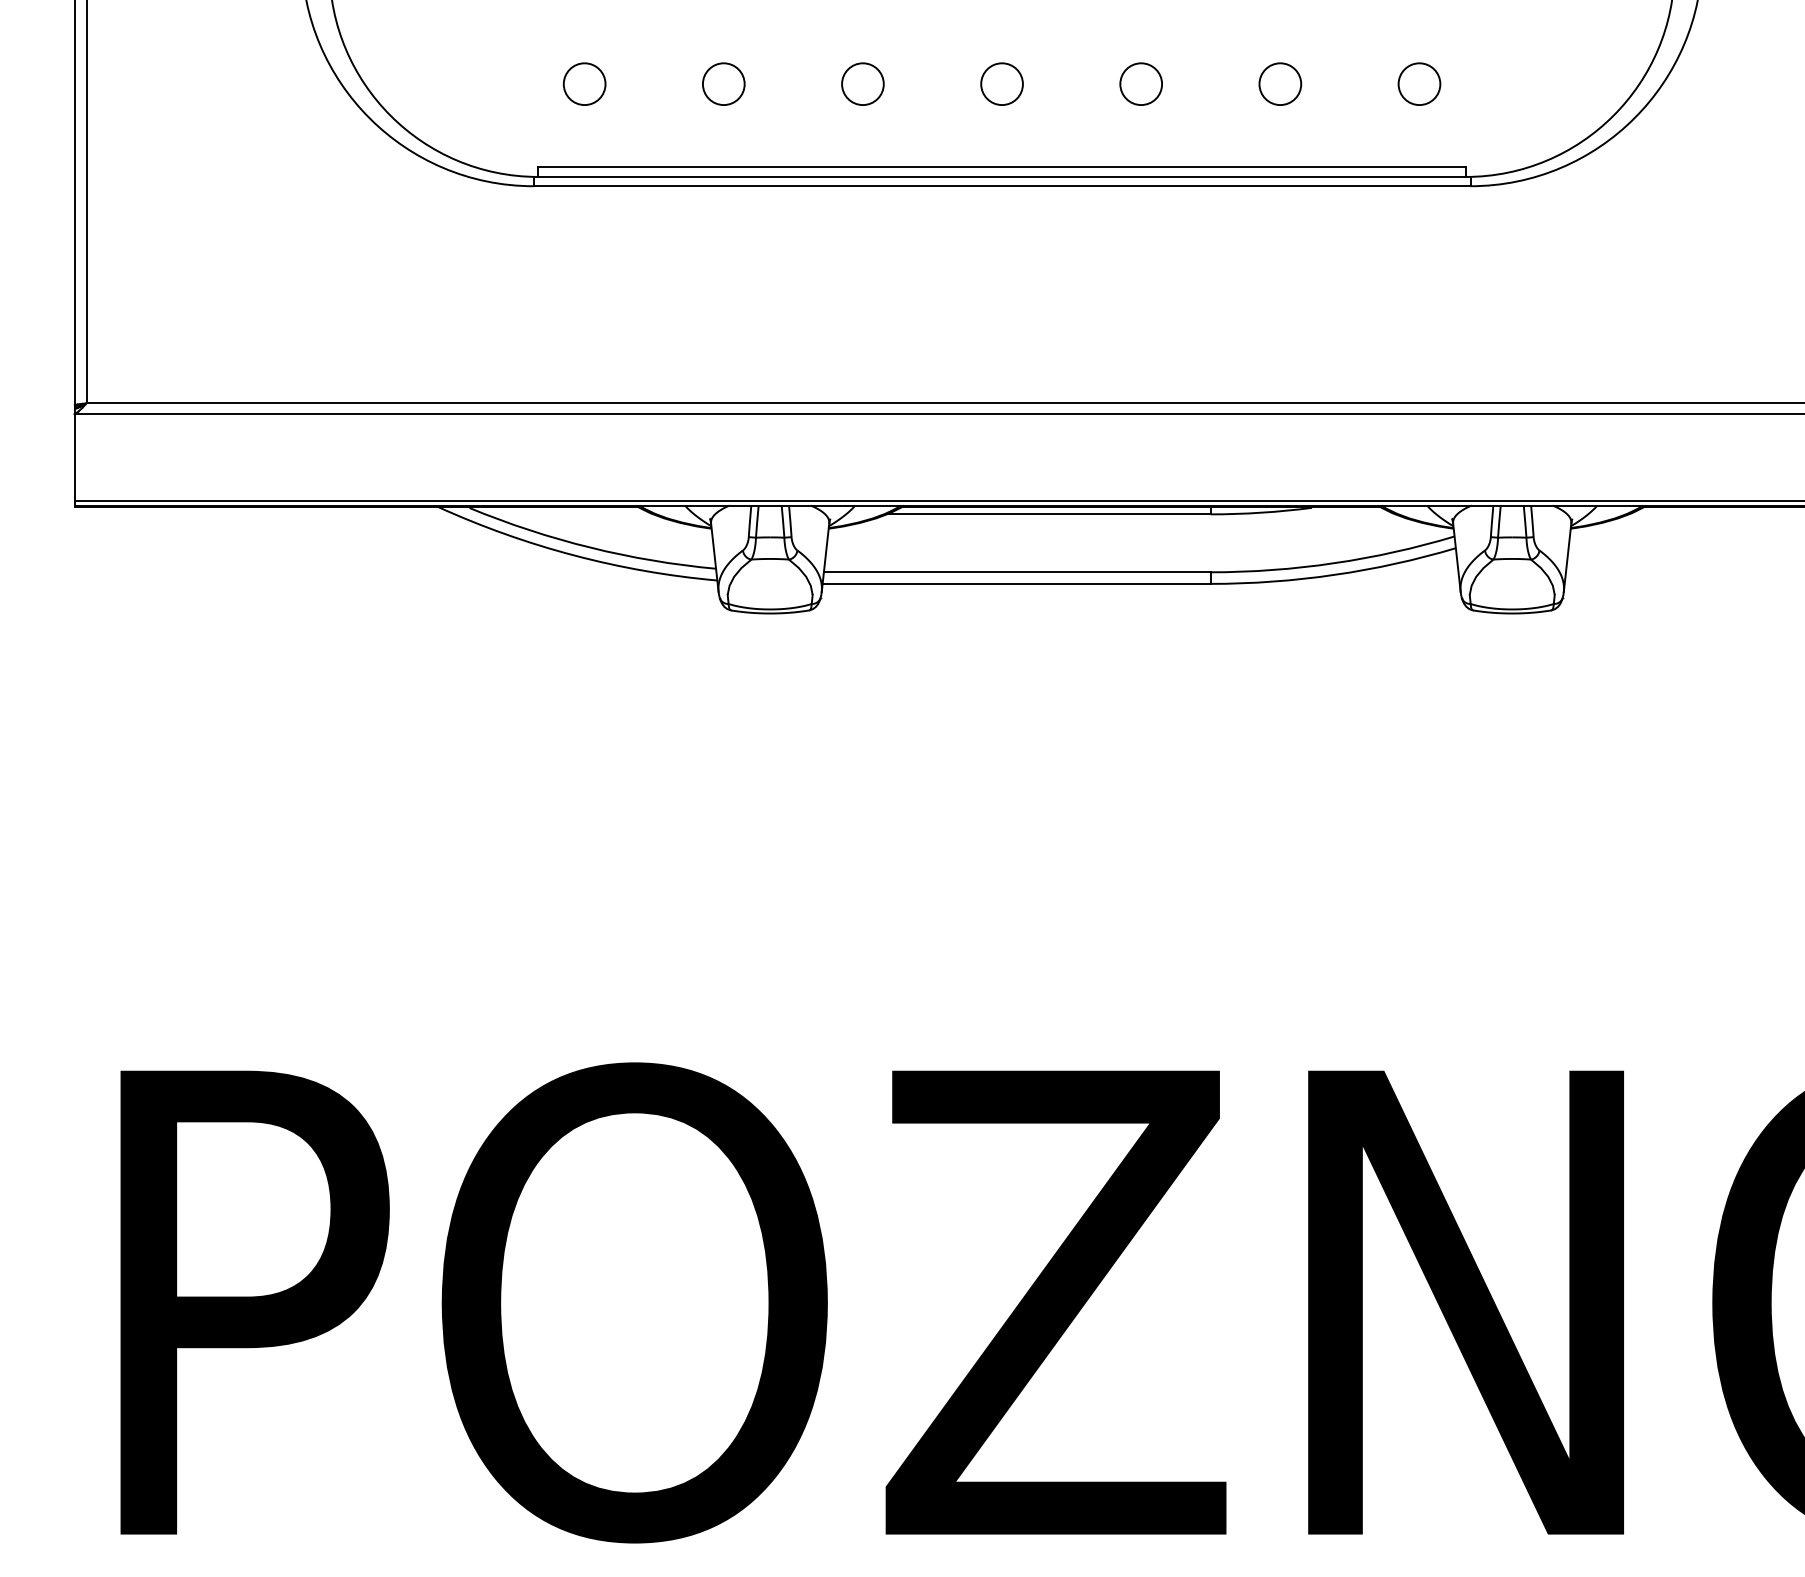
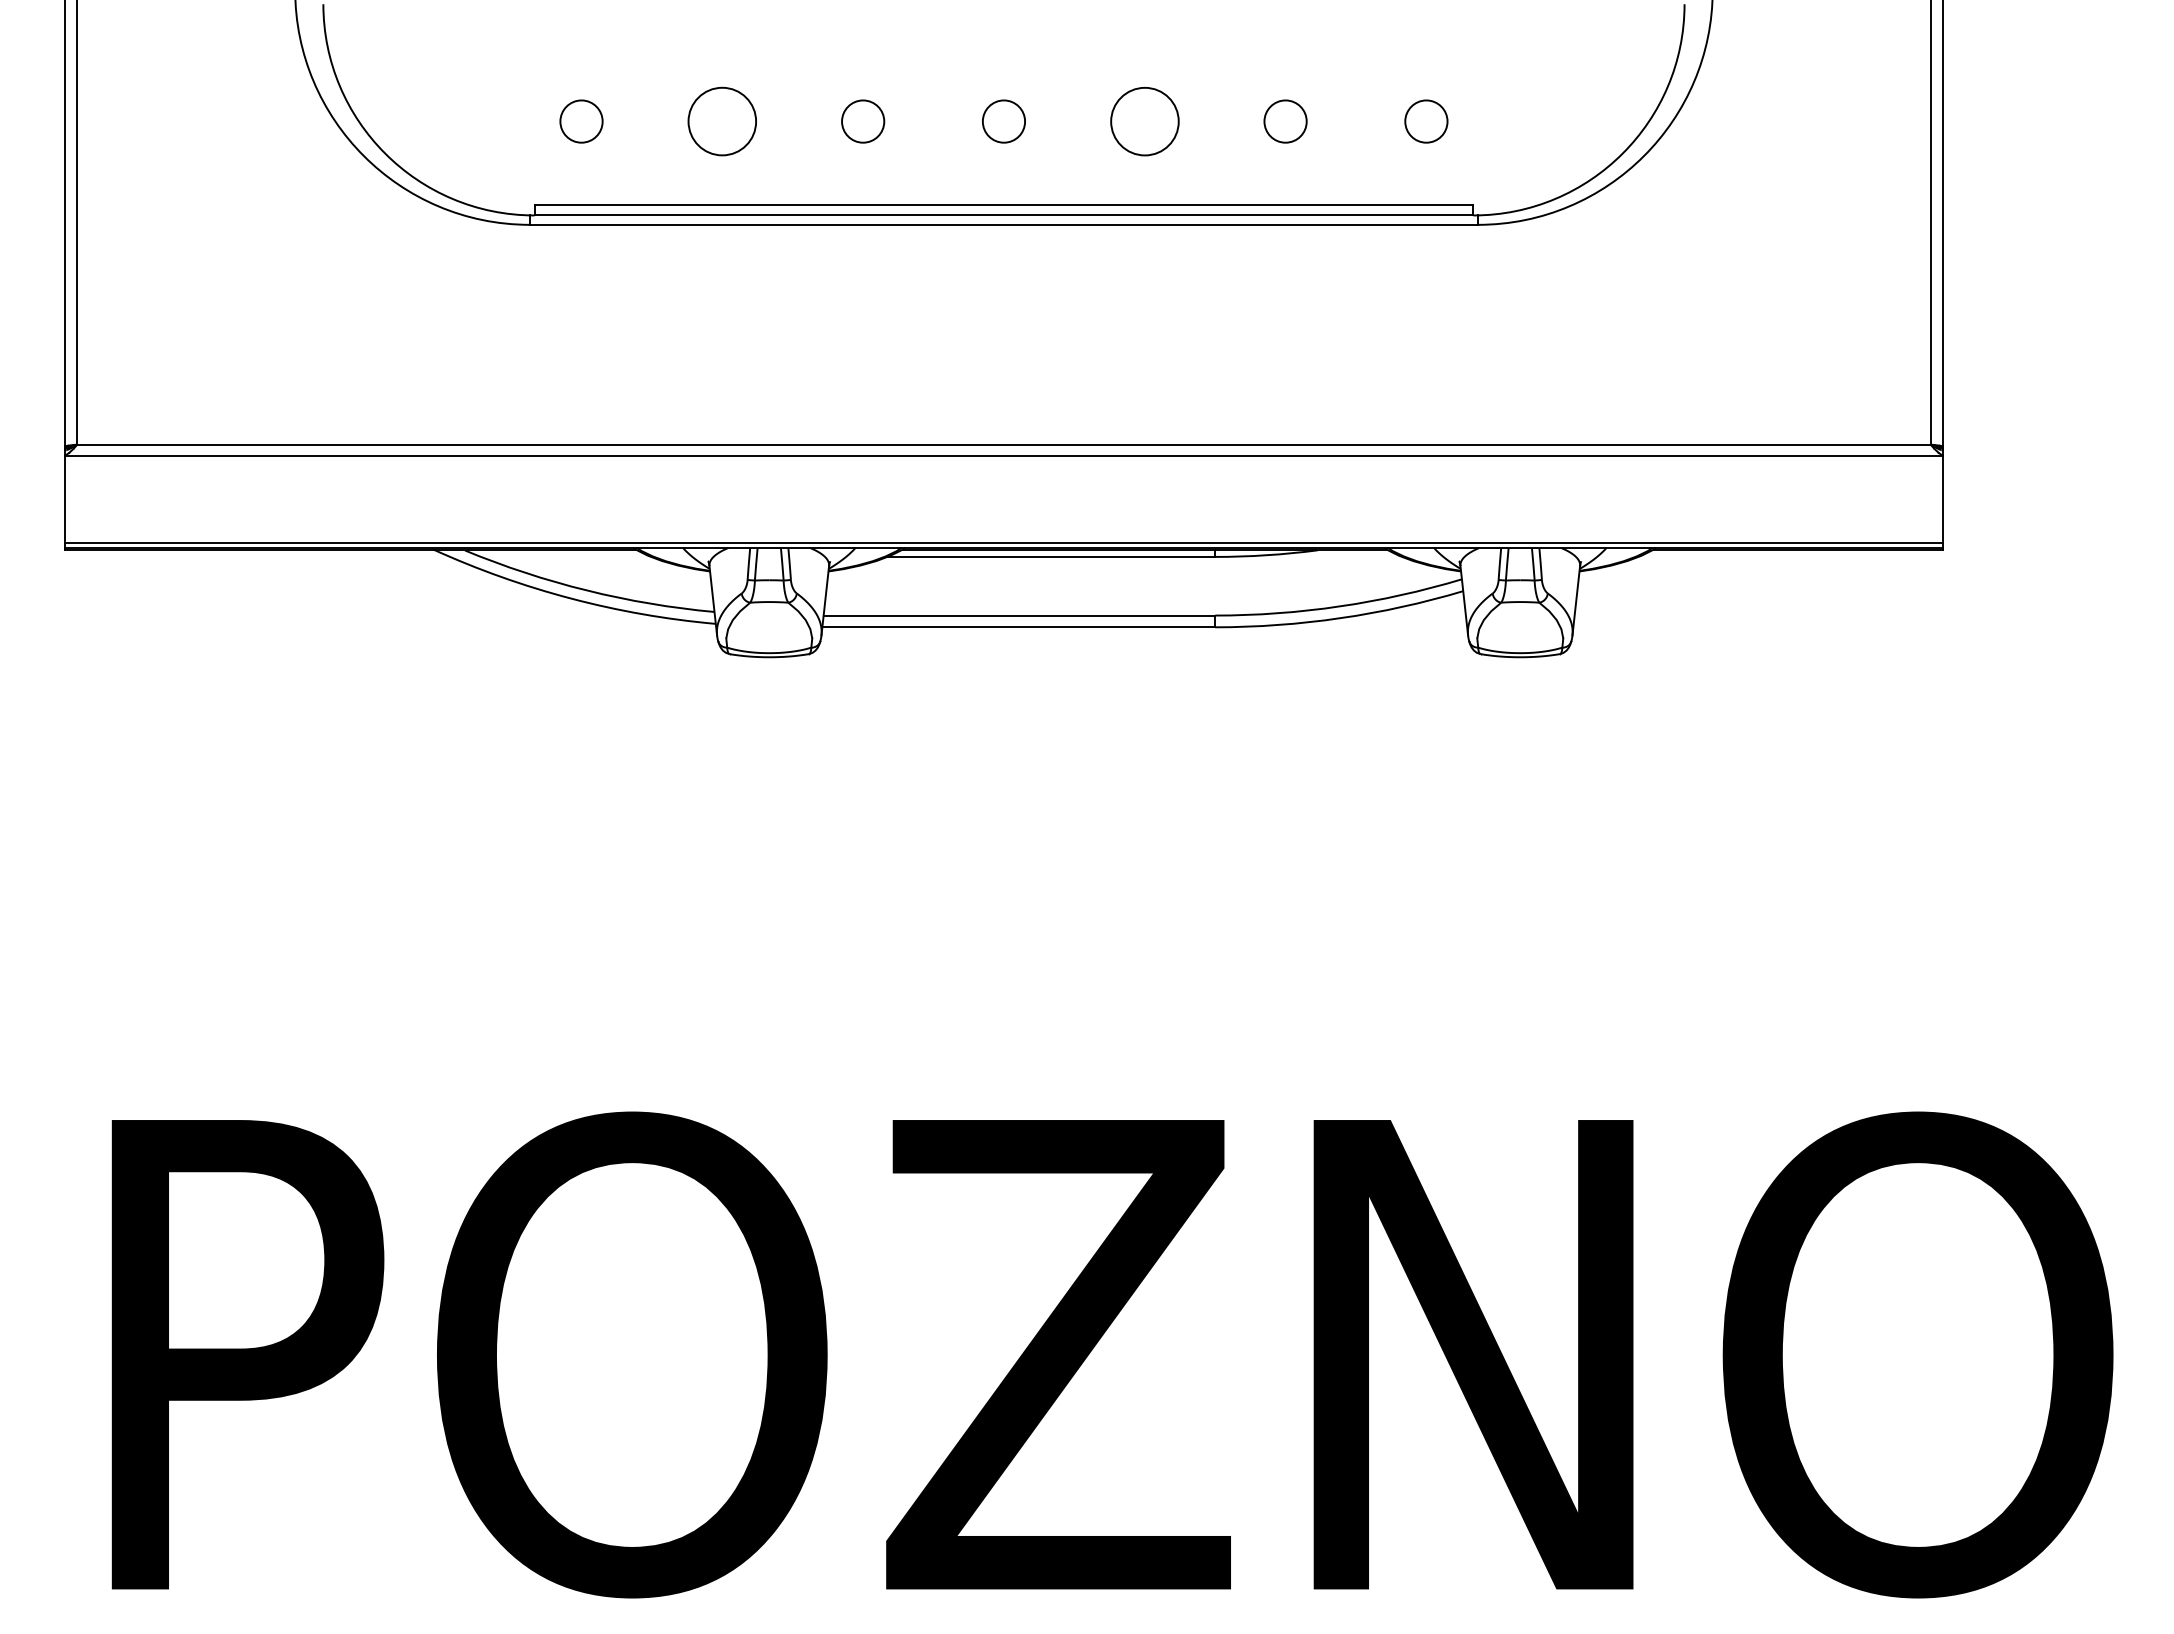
circle: (723, 84) -> (722, 121), size x1.6
circle: (1140, 84) -> (1144, 121), size x1.6

